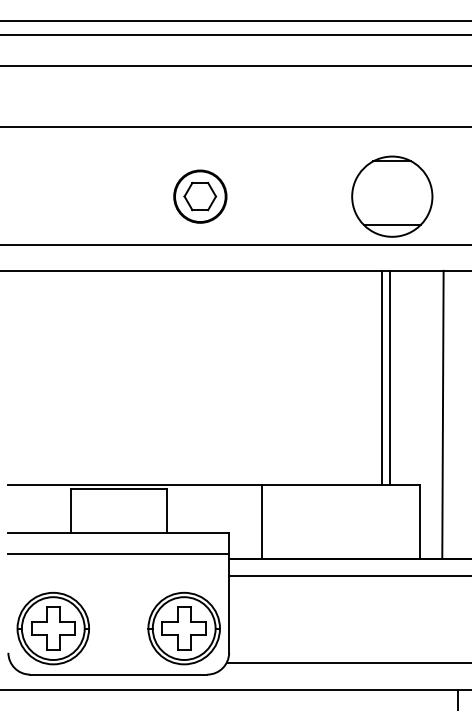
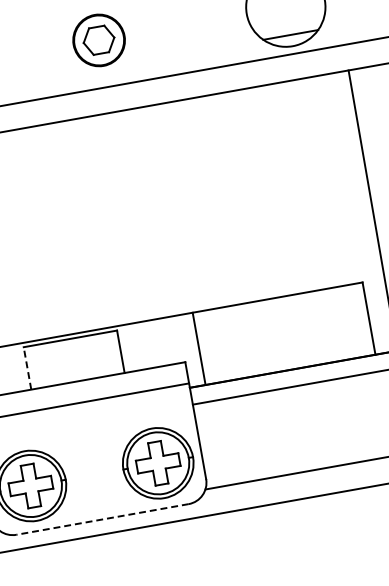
line: (382, 377) -> (307, 184), removed
line: (390, 377) -> (315, 183), removed
line: (70, 510) -> (27, 368), solid -> dashed
line: (262, 521) -> (199, 348), moved
line: (118, 674) -> (102, 519), solid -> dashed

